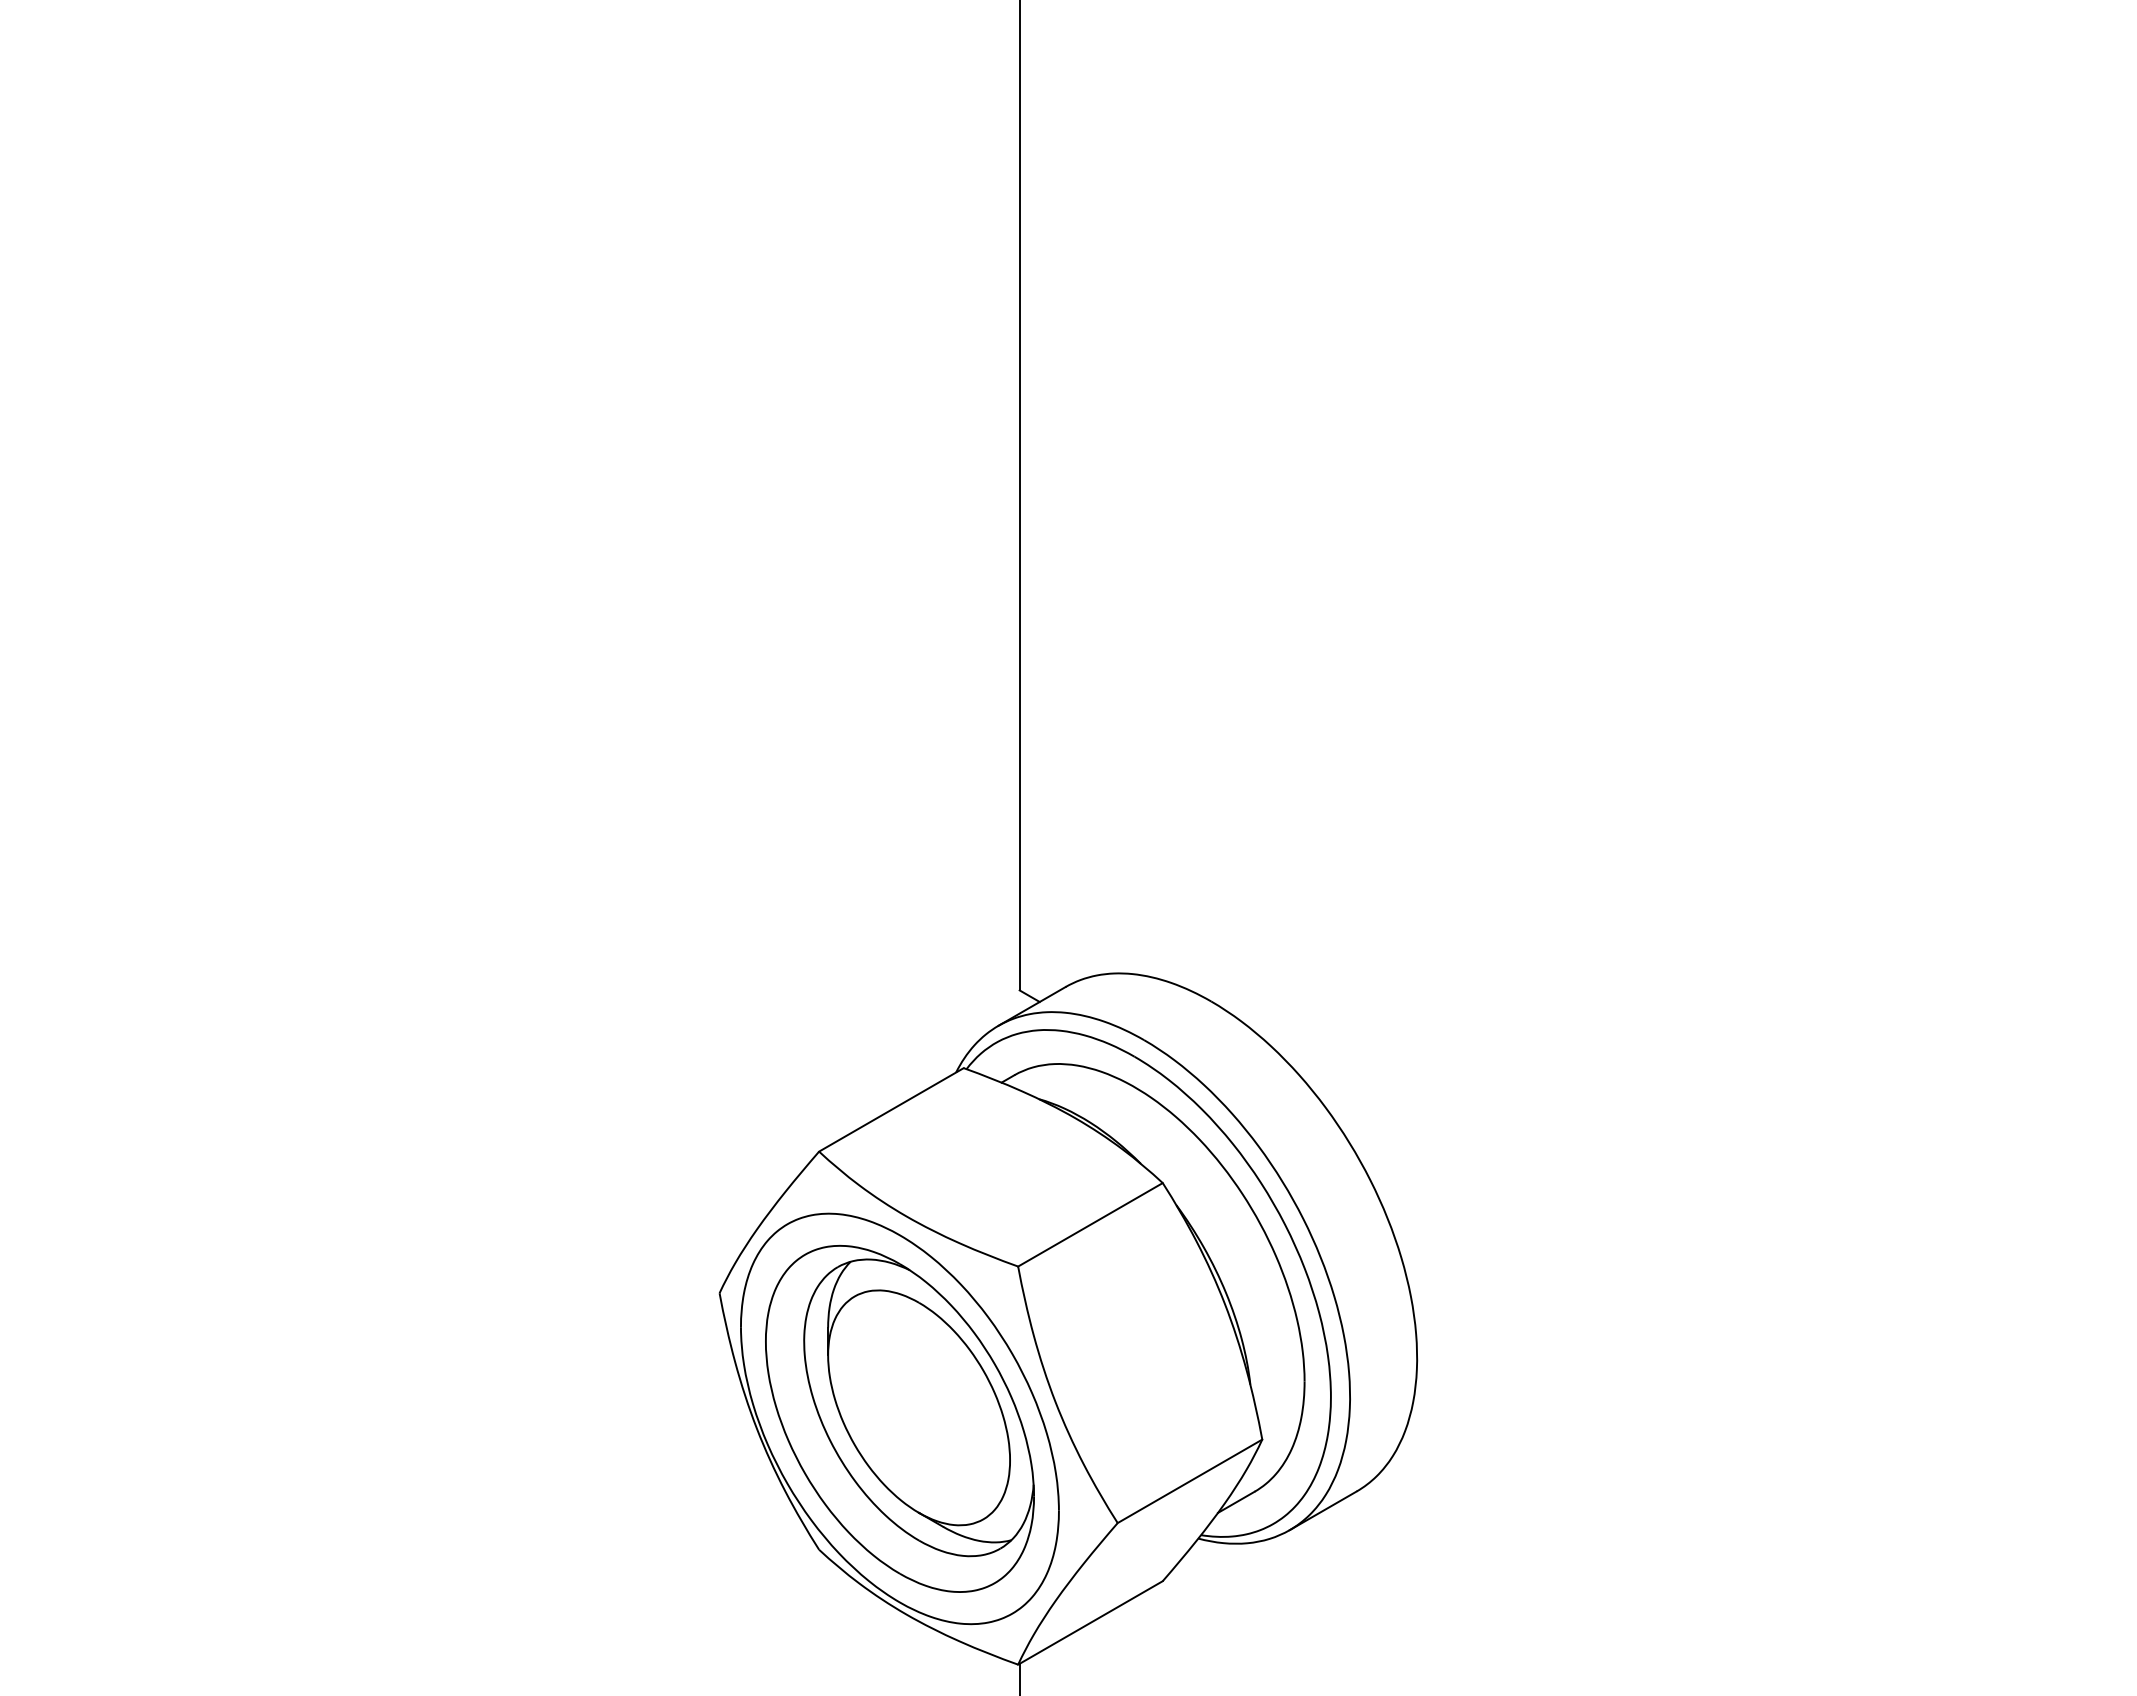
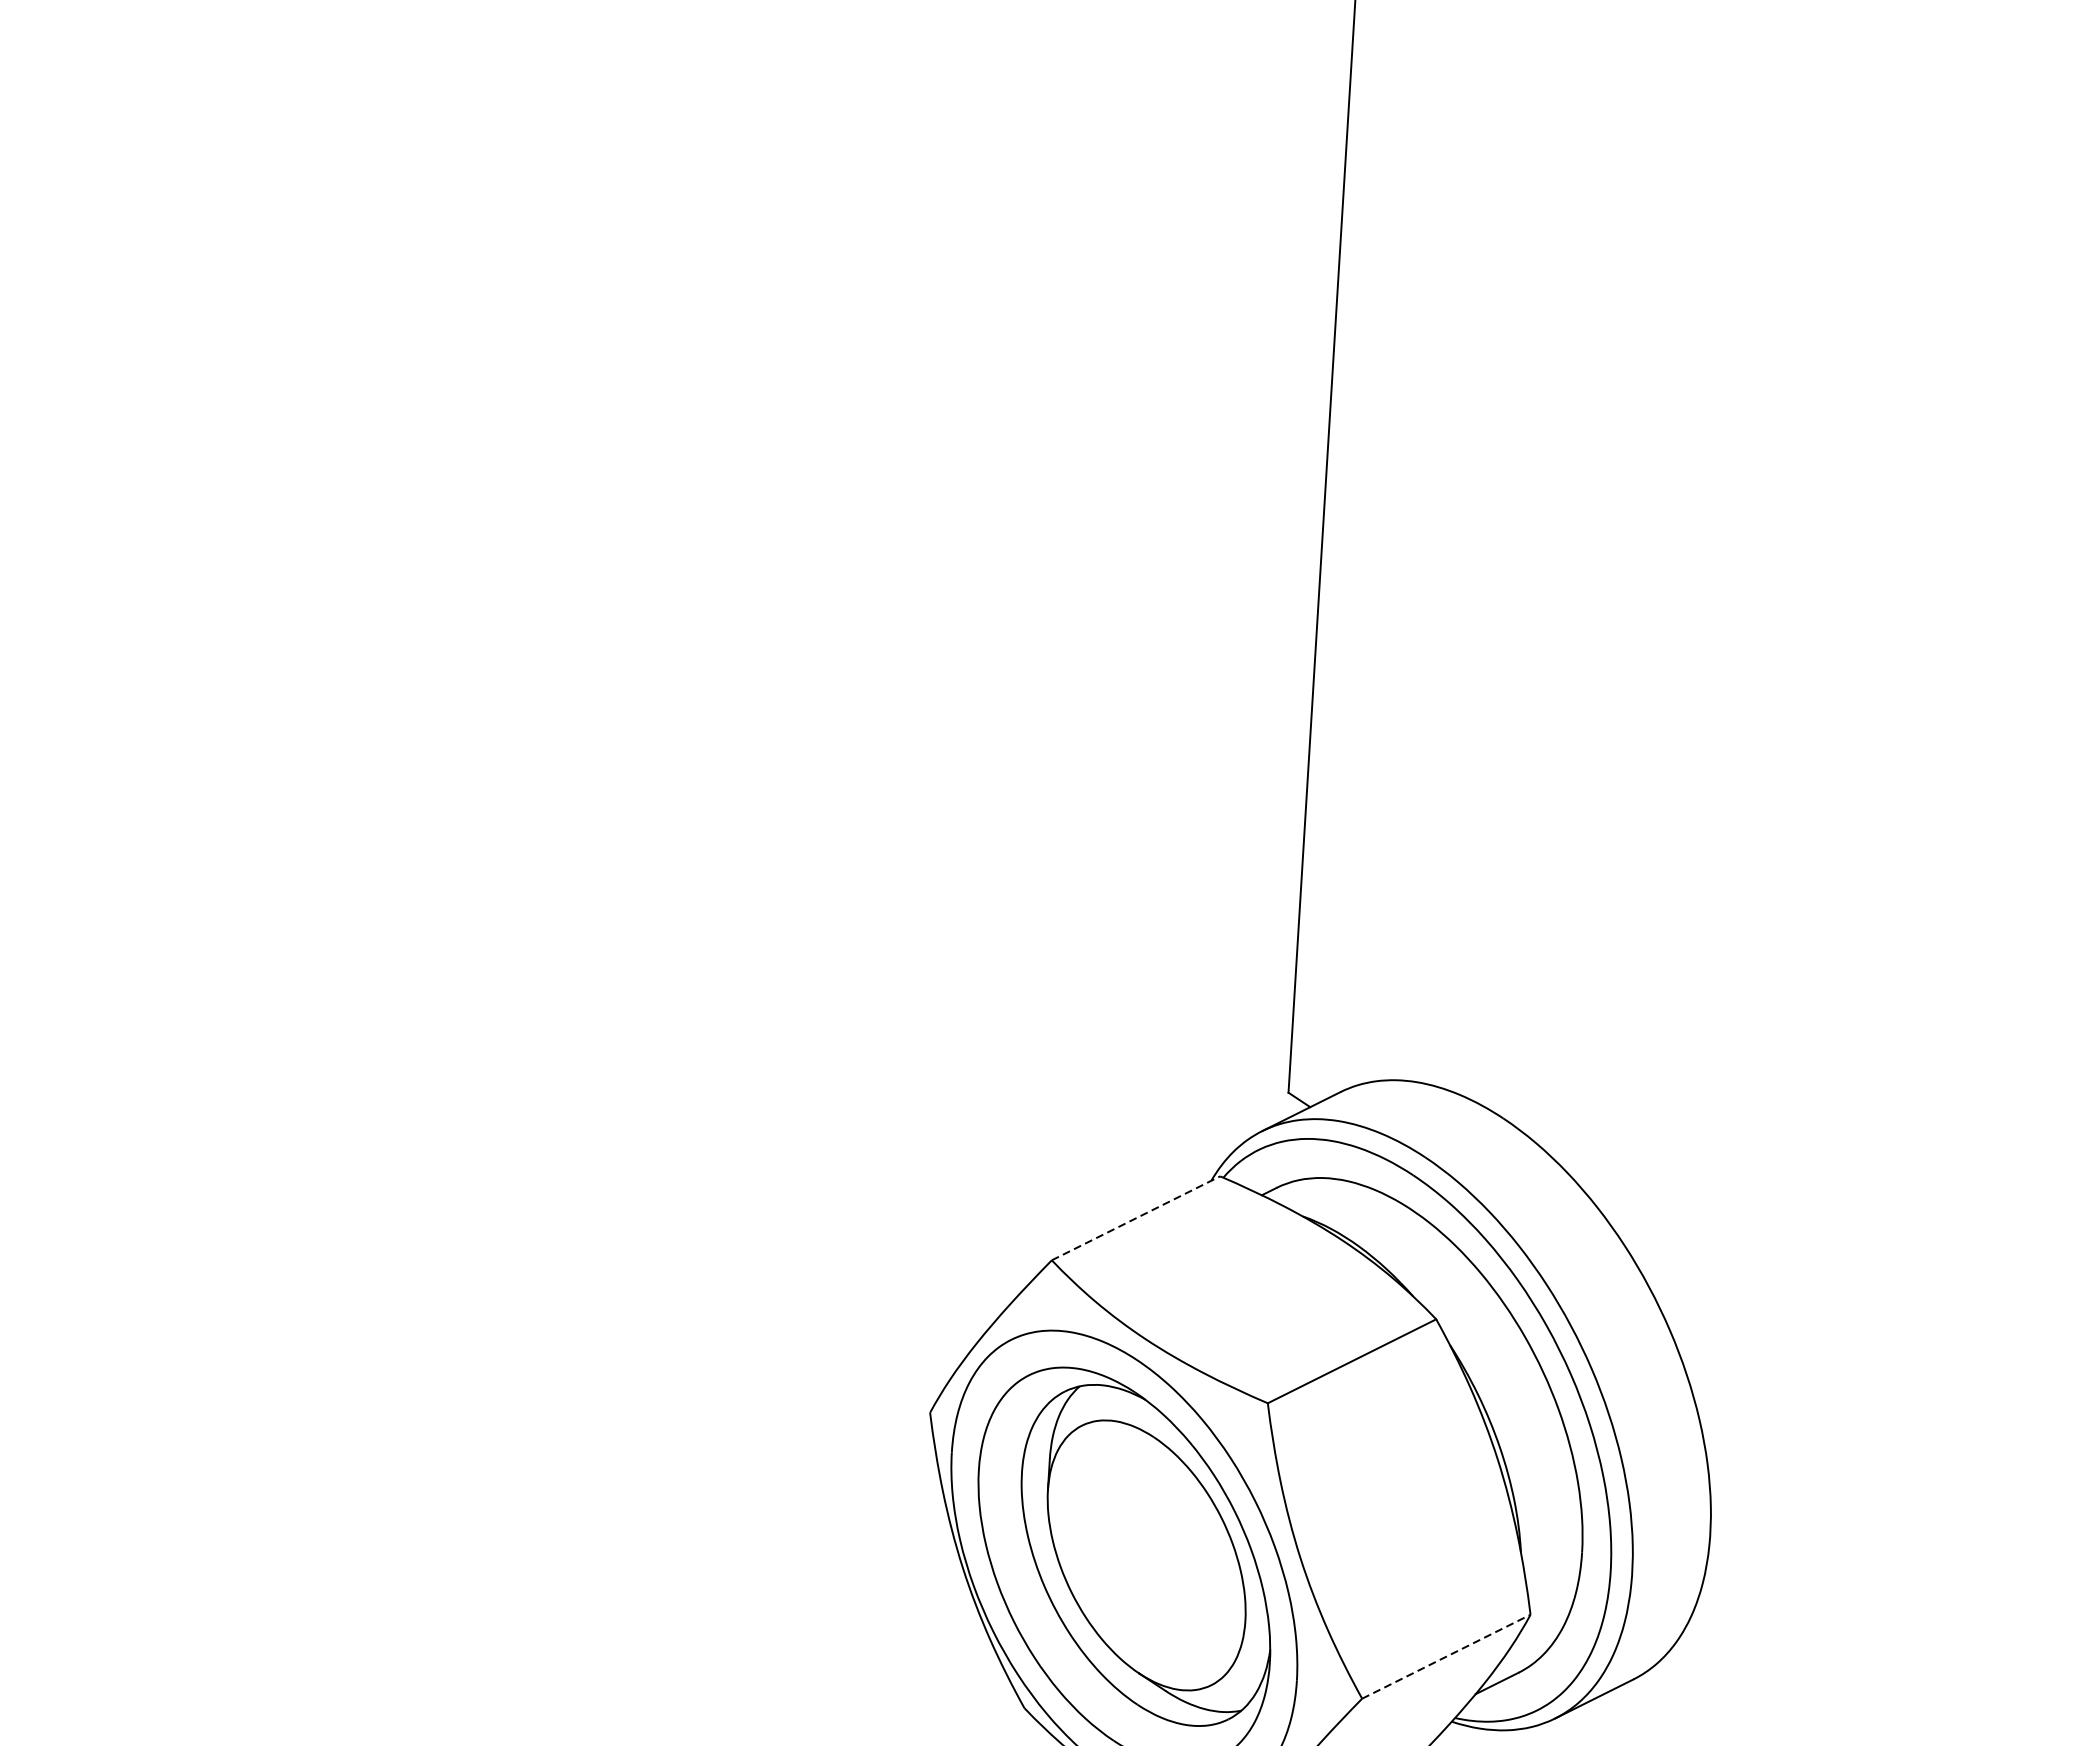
line: (891, 1109) -> (1136, 1217), solid -> dashed
line: (1190, 1481) -> (1446, 1656), solid -> dashed

